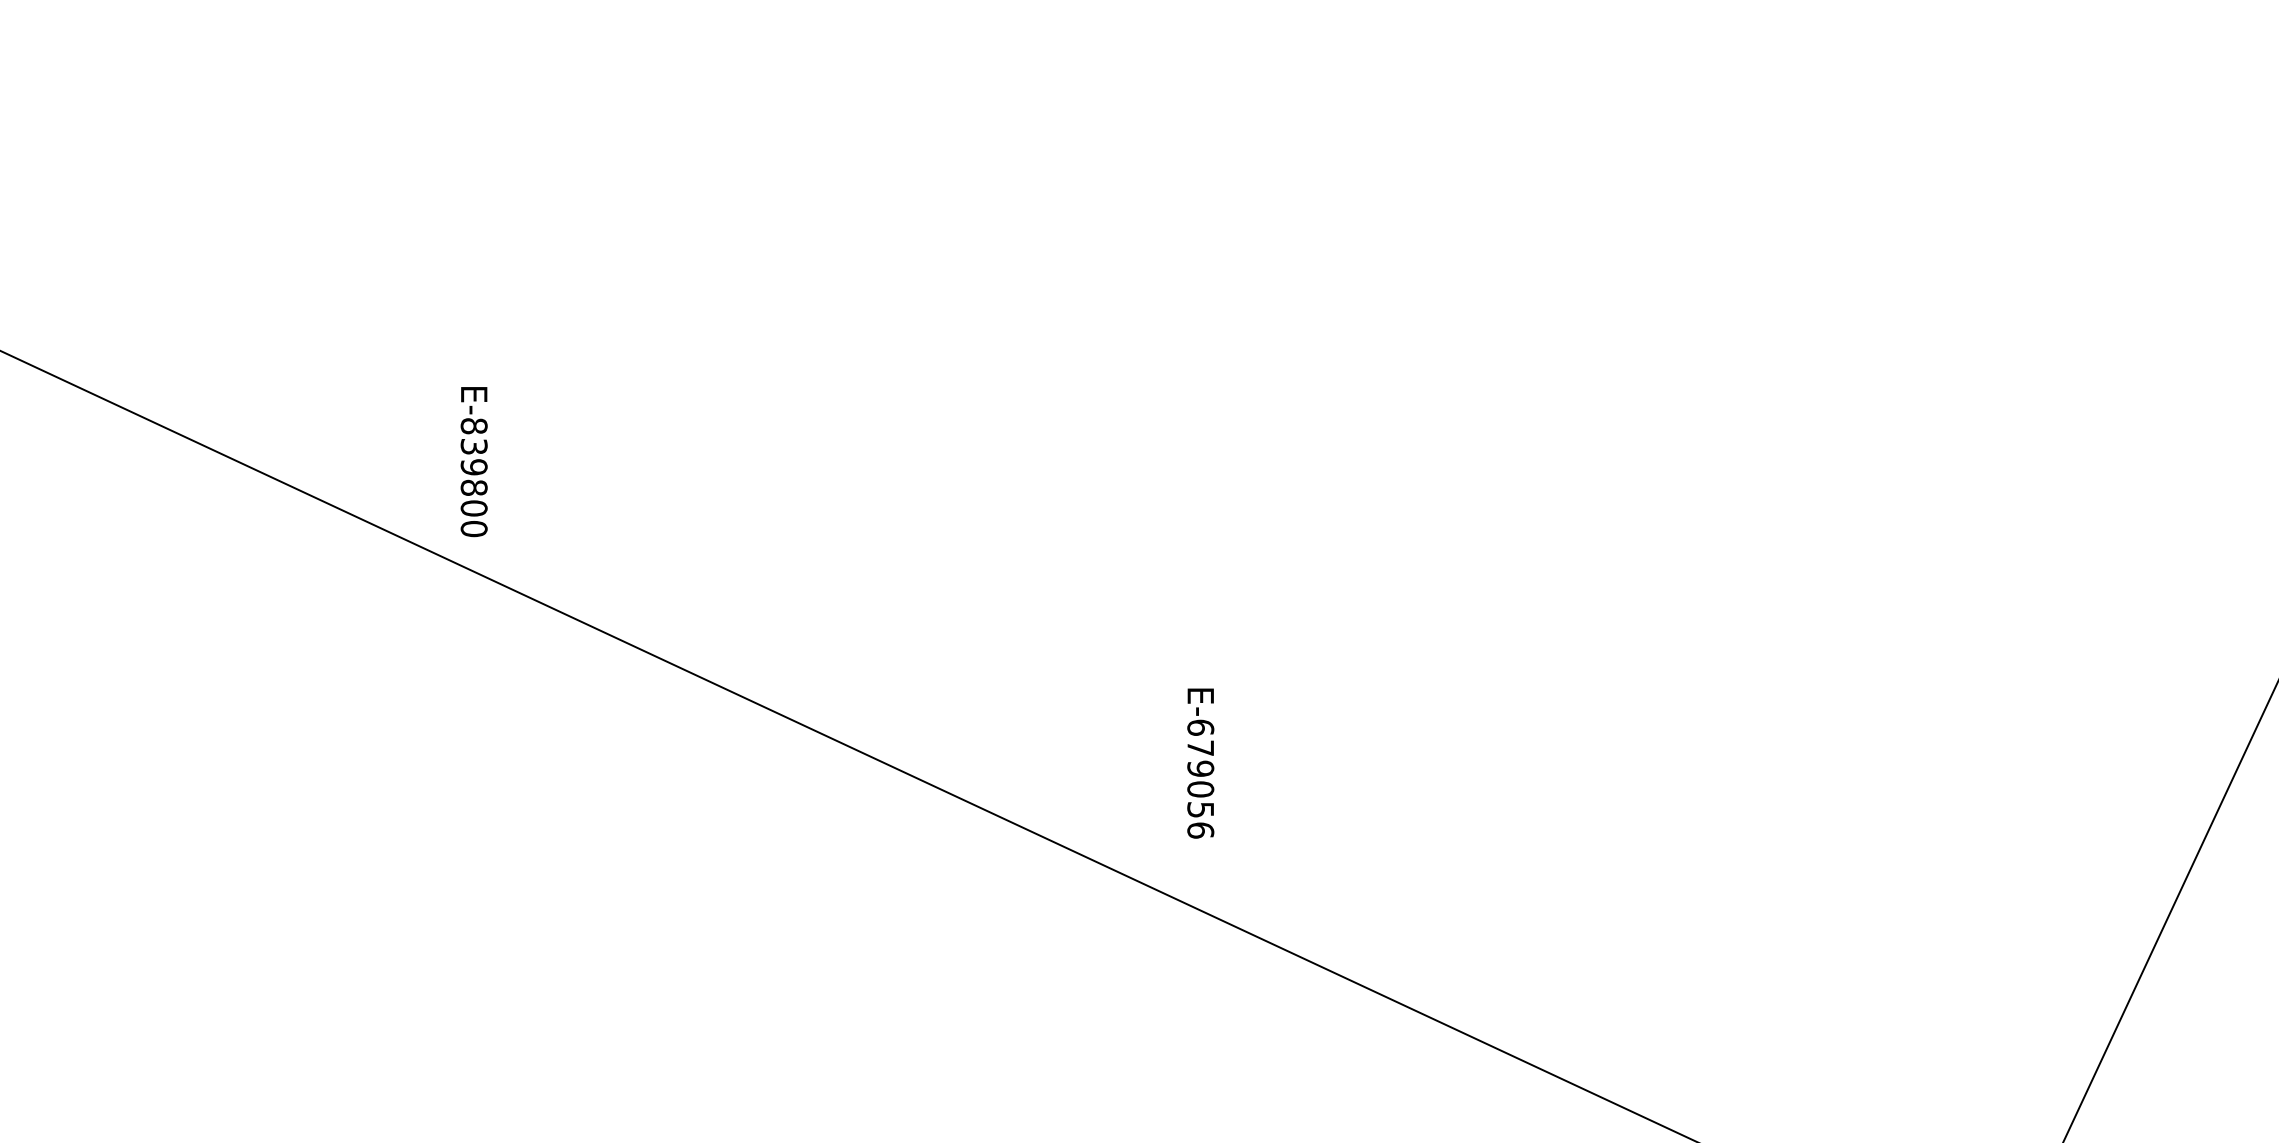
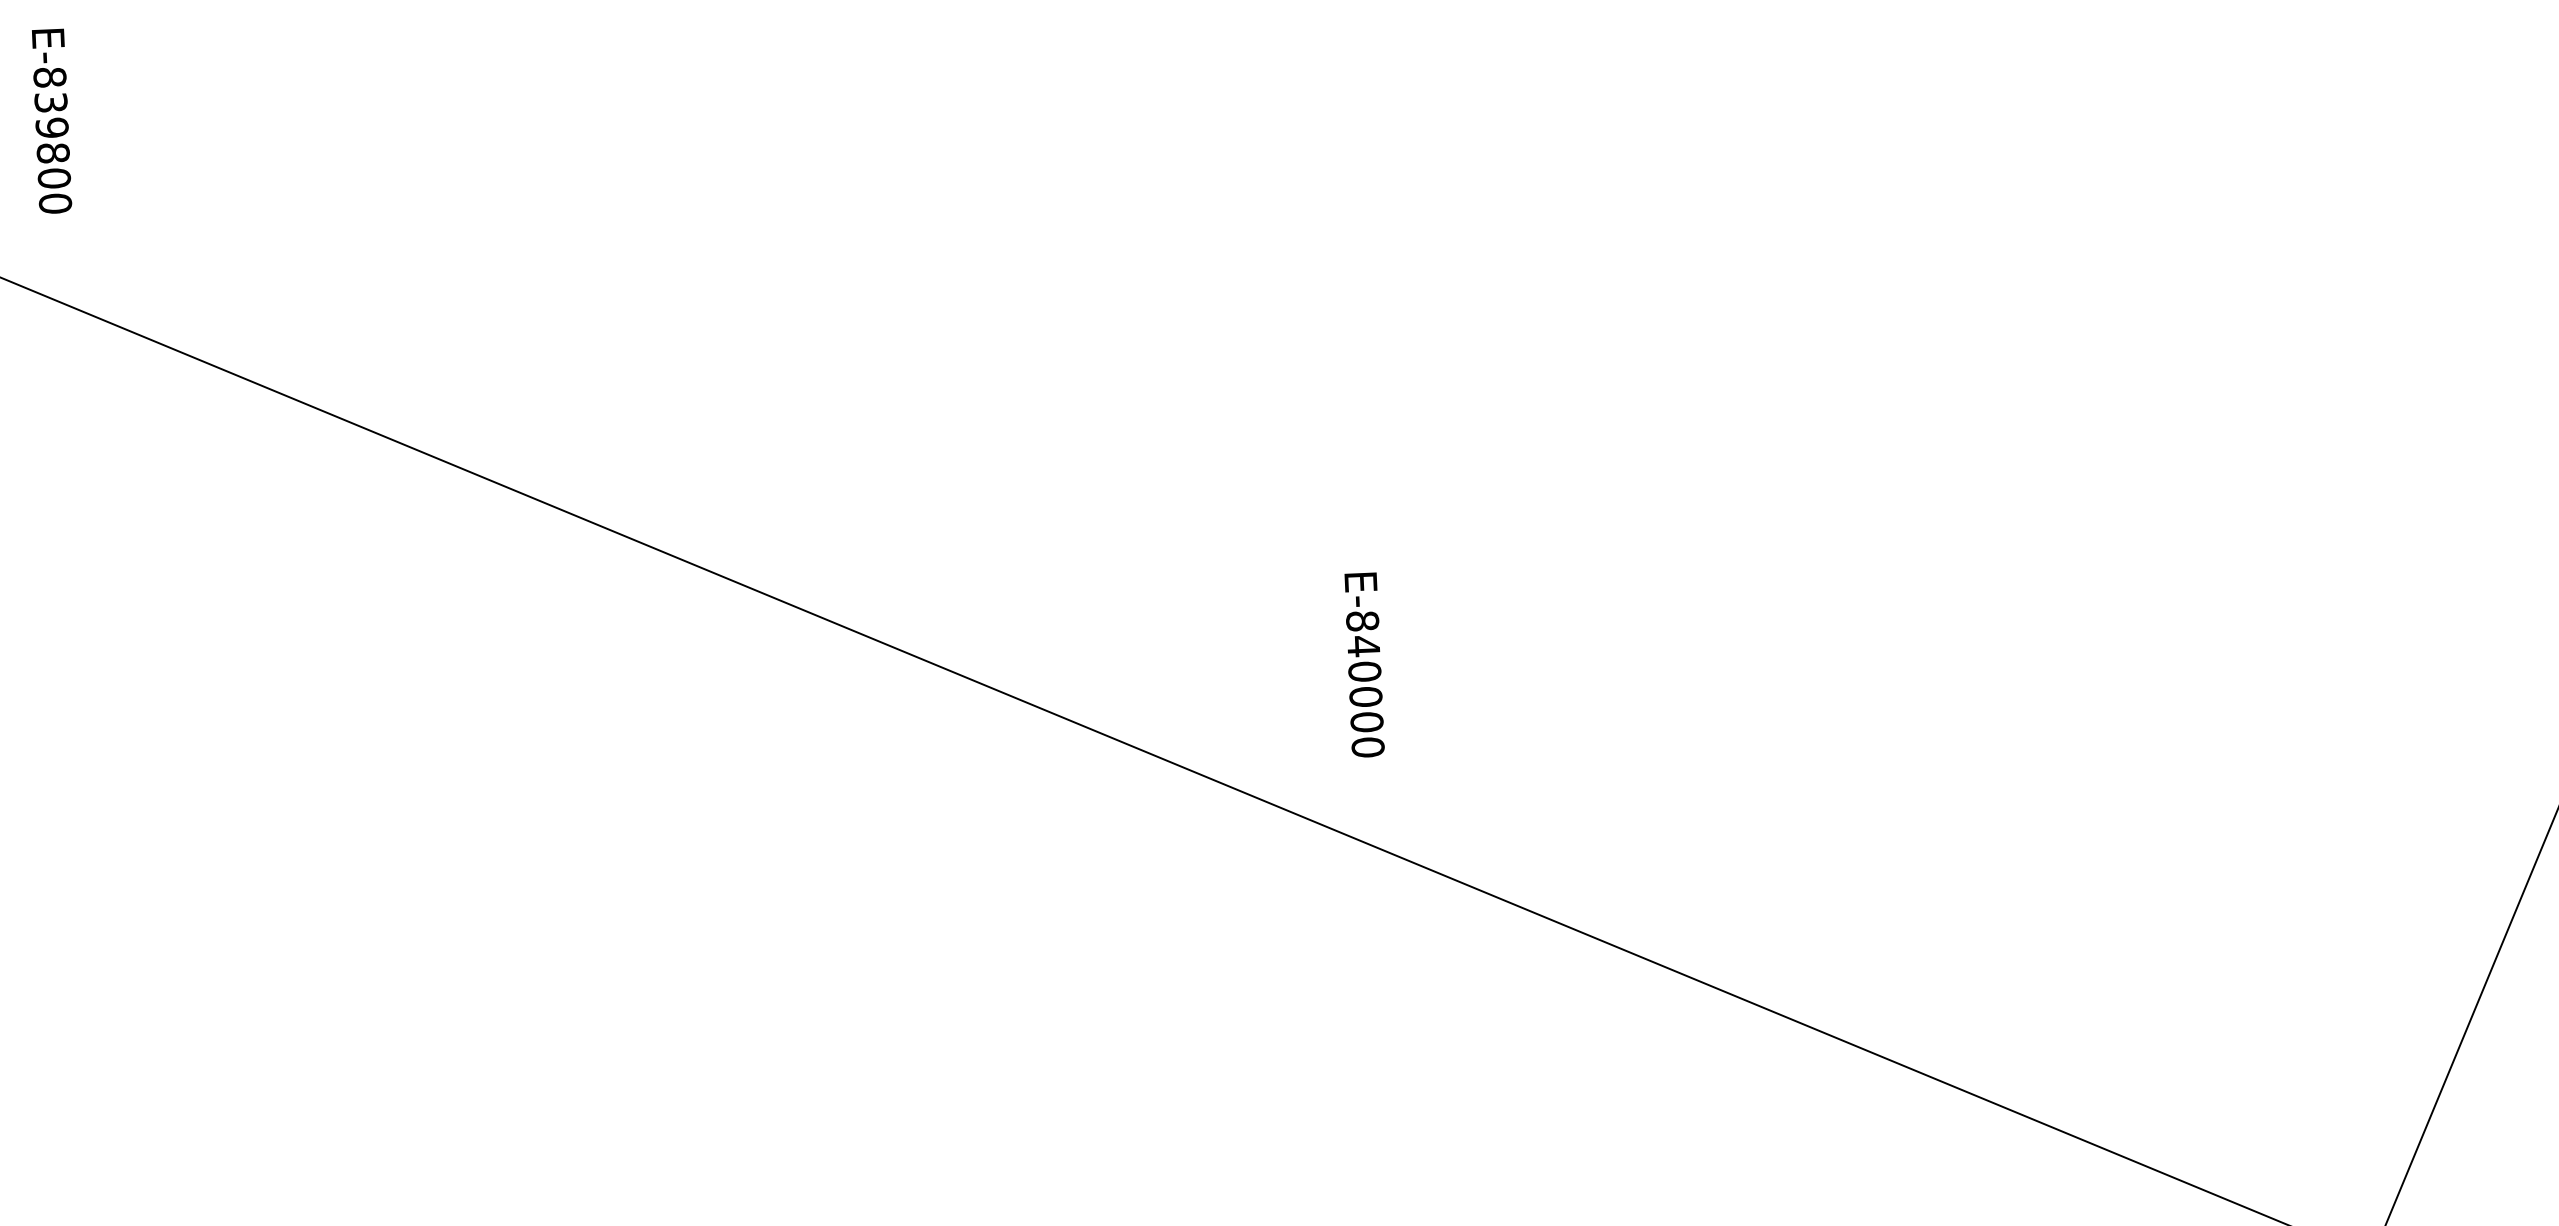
text: (473, 462) -> (51, 122), moved
text: (1200, 778) -> (1365, 683), E-679056 -> E-840000

